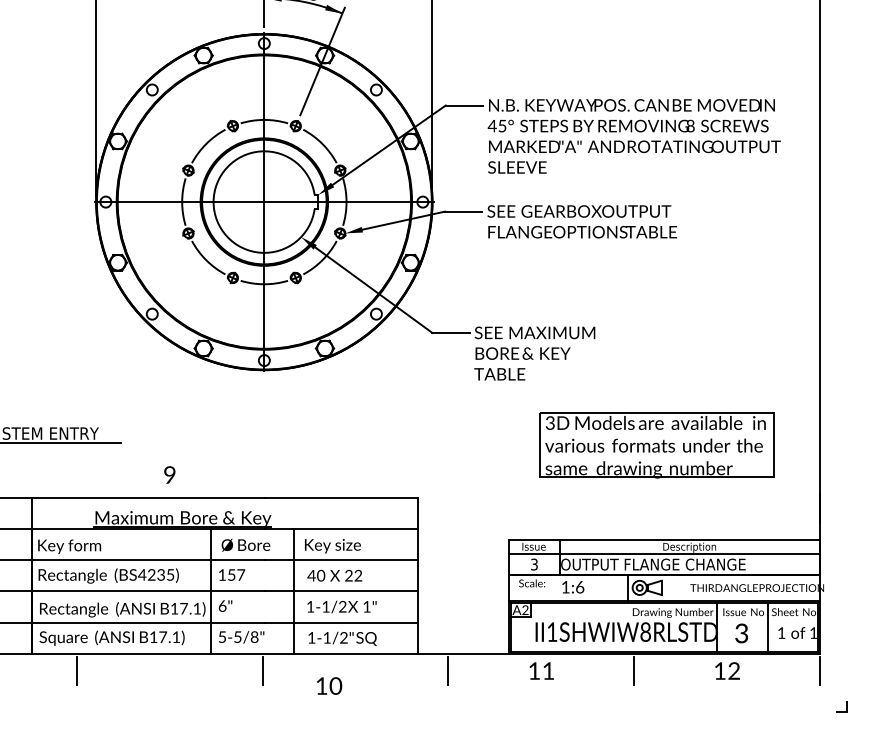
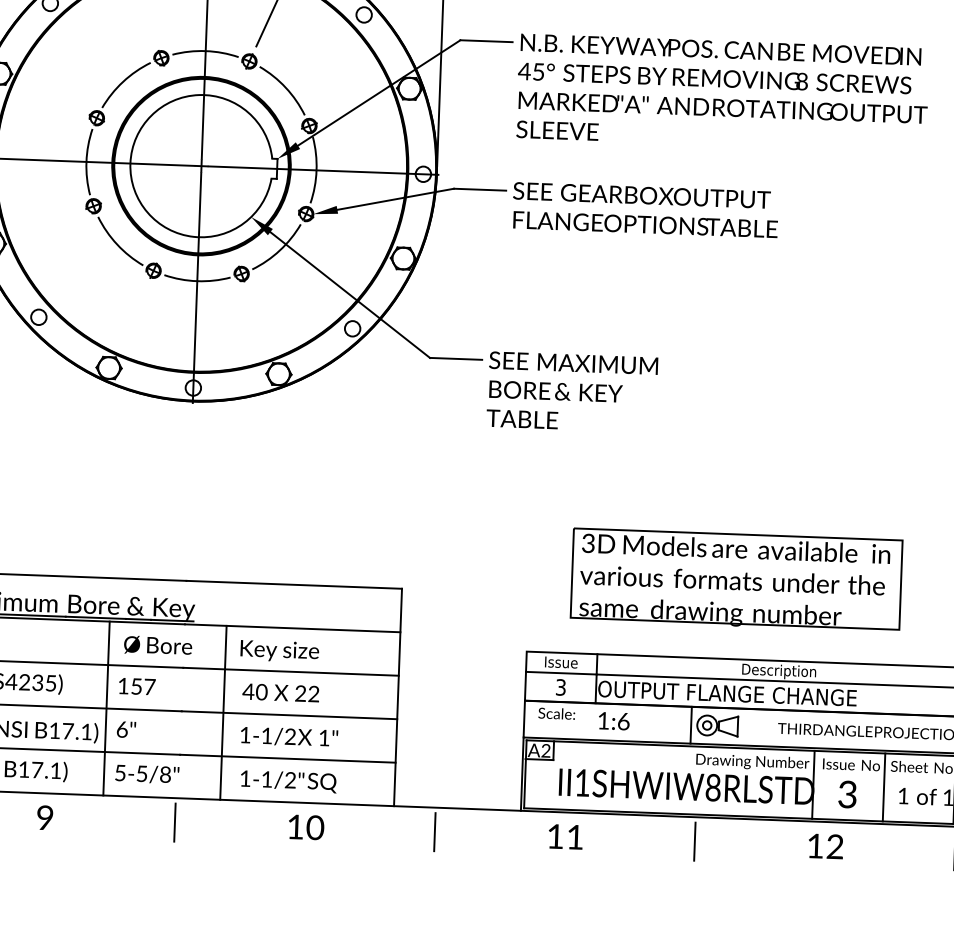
part: (656, 445) -> (736, 580), moved
text: (169, 474) -> (44, 817), moved
text: (329, 685) -> (306, 826), moved

